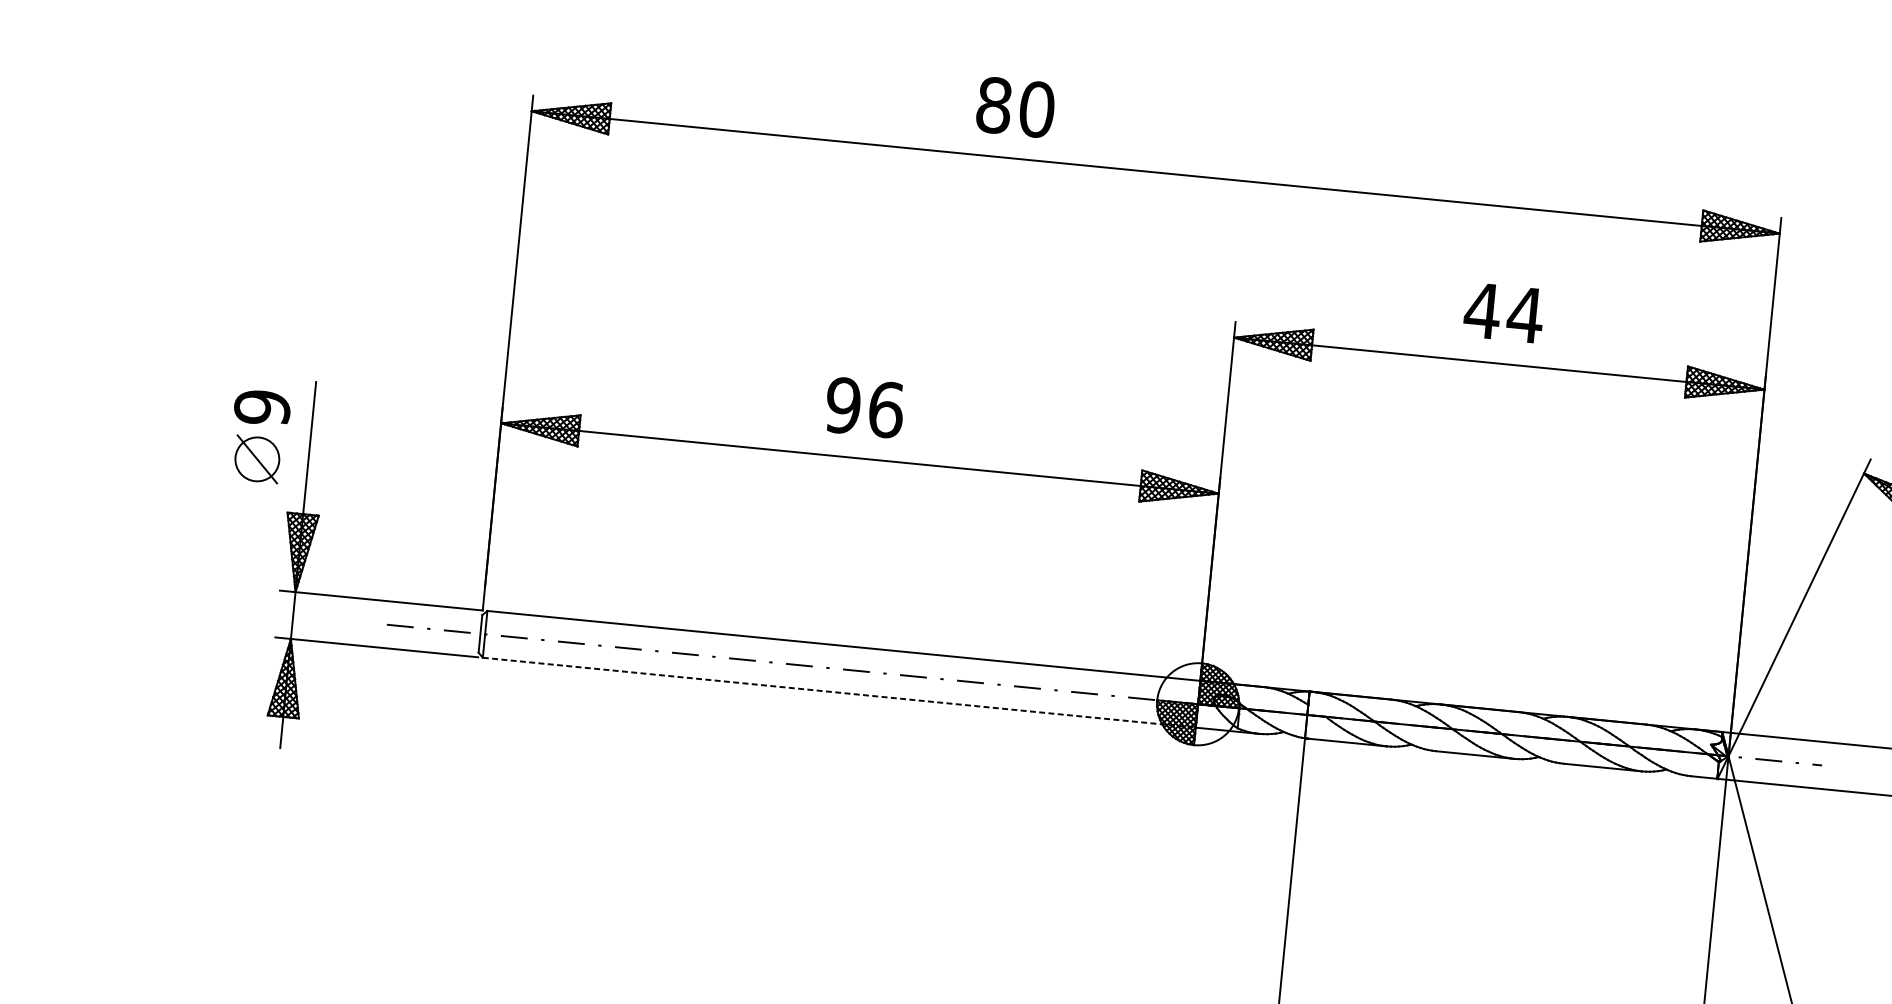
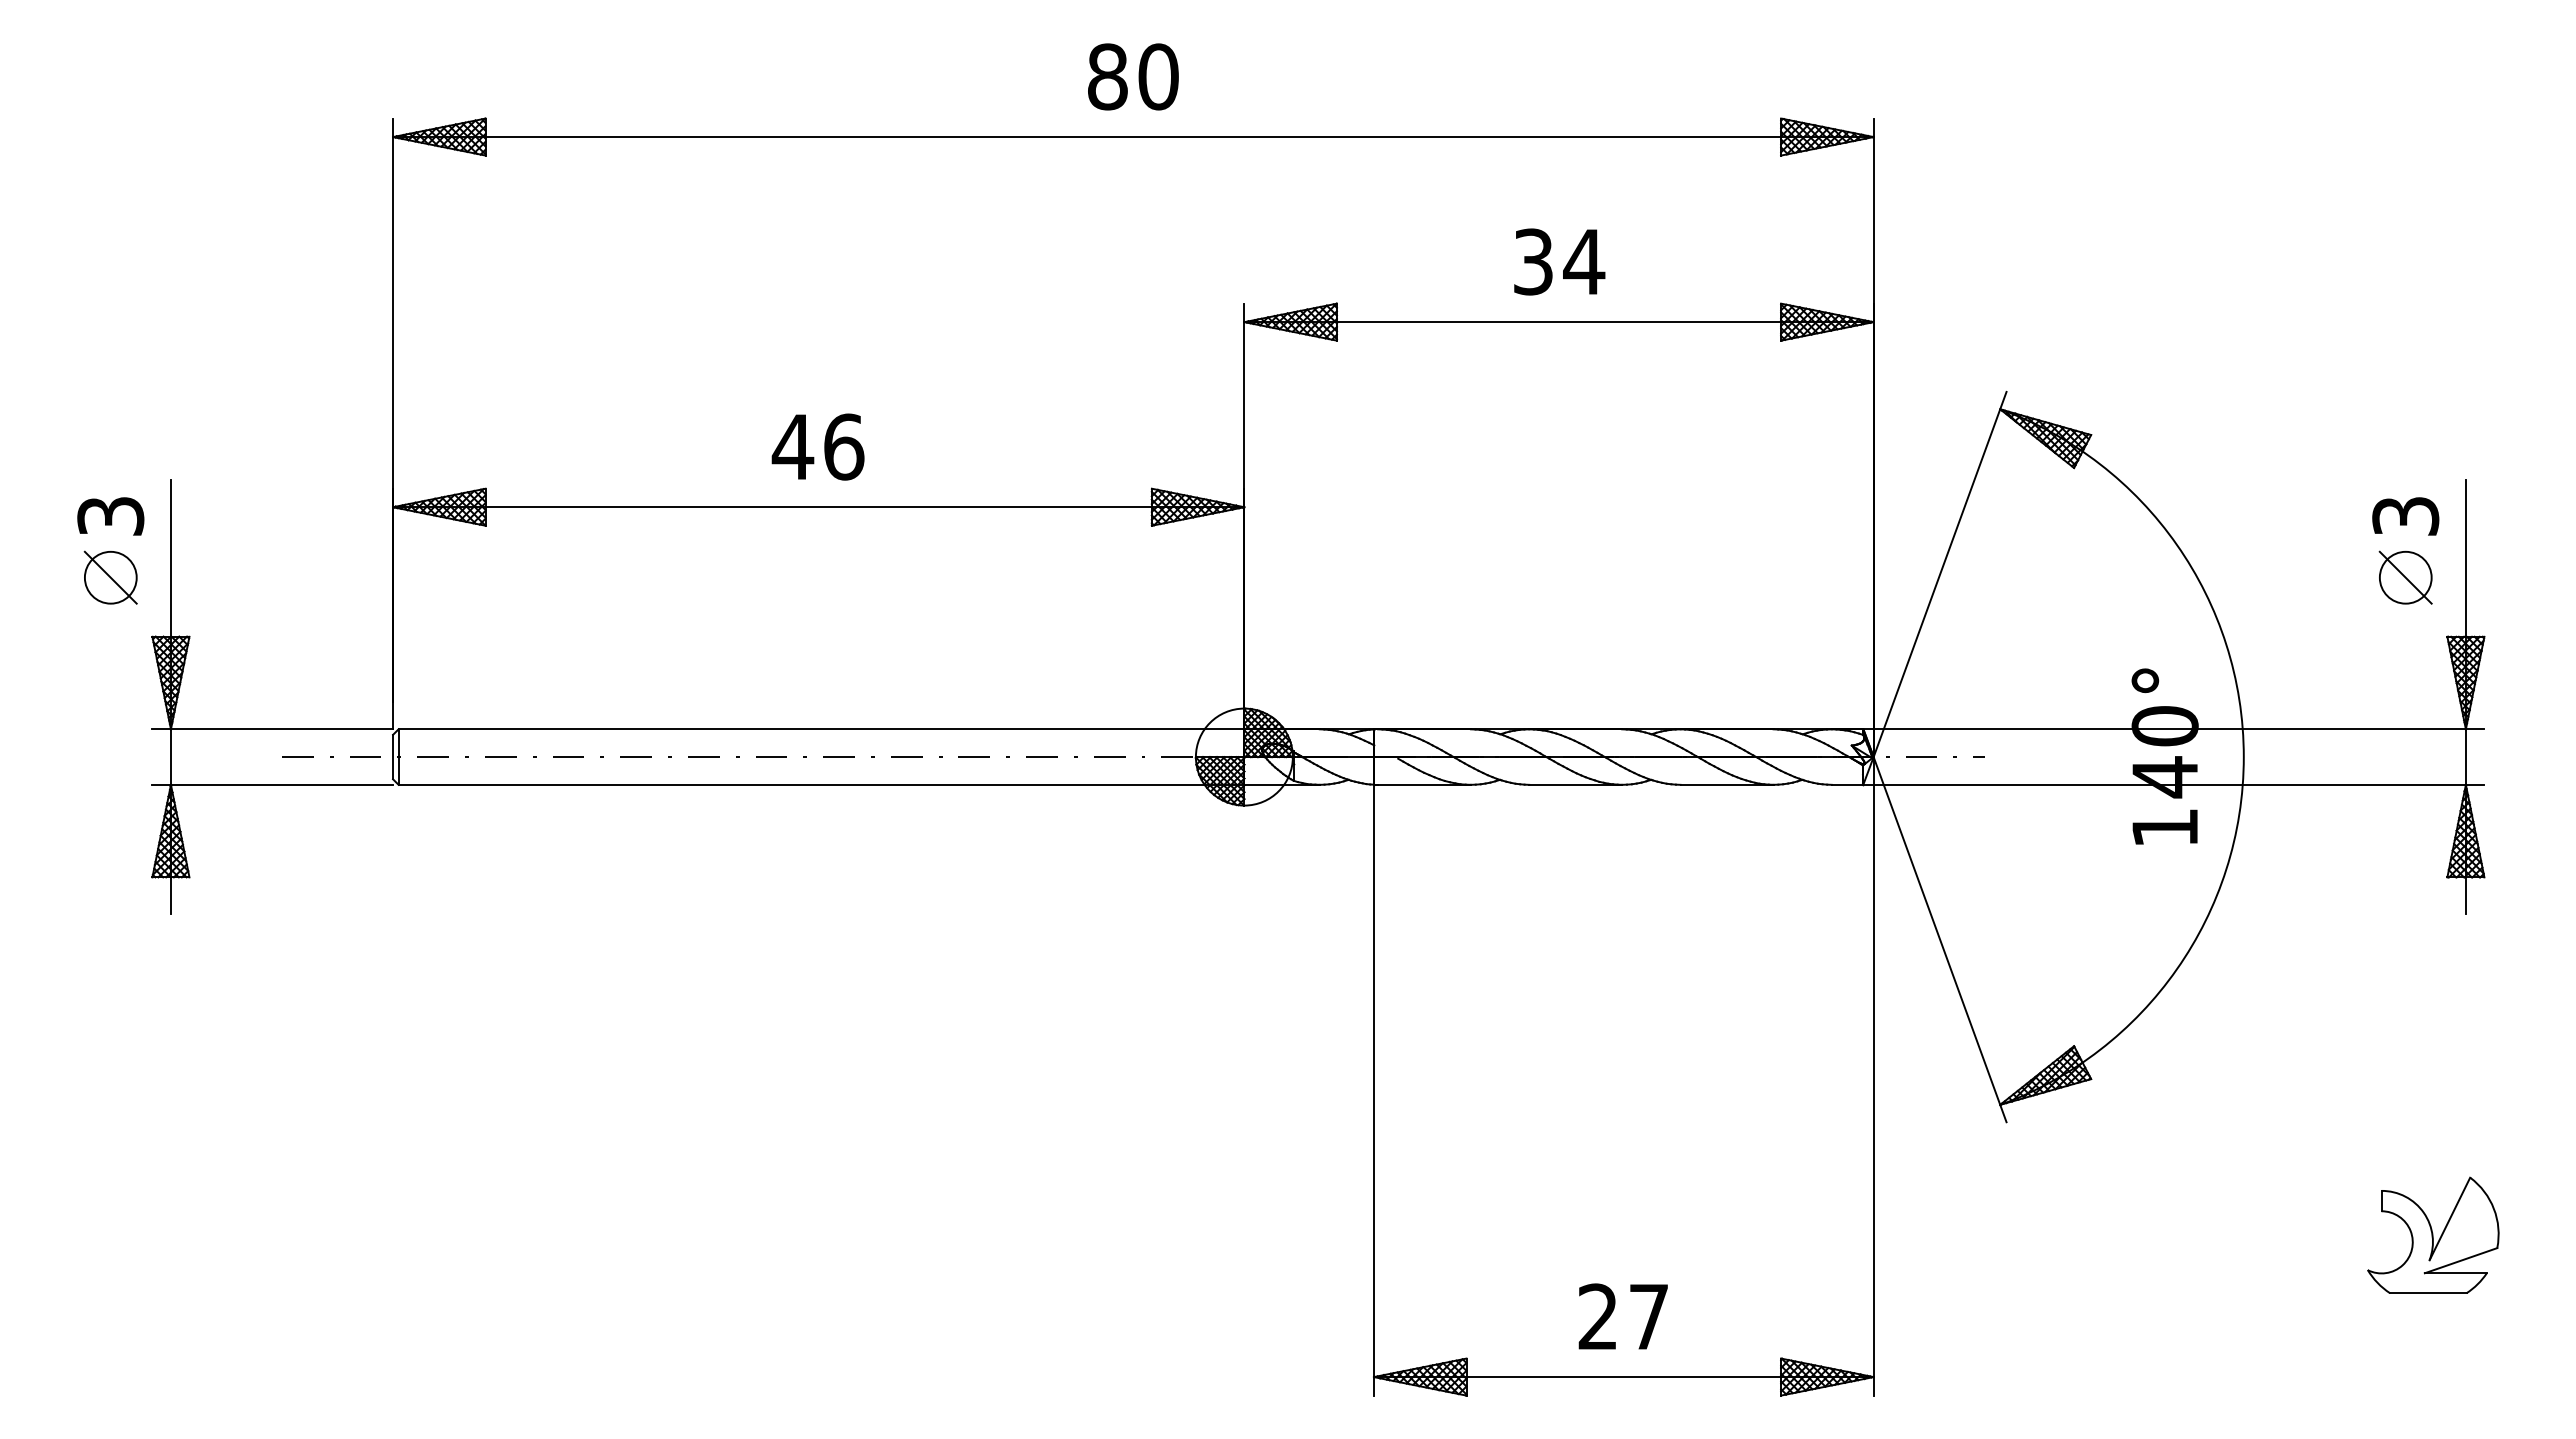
text: (1015, 107) -> (1133, 76), moved
text: (1482, 310) -> (1533, 261), 44 -> 34
text: (842, 405) -> (792, 446), 96 -> 46
text: (262, 407) -> (110, 516), 9 -> 3
line: (839, 692) -> (821, 784), dashed -> solid

